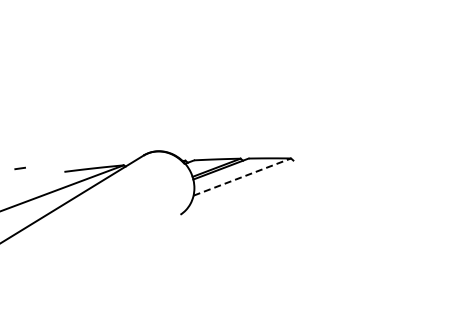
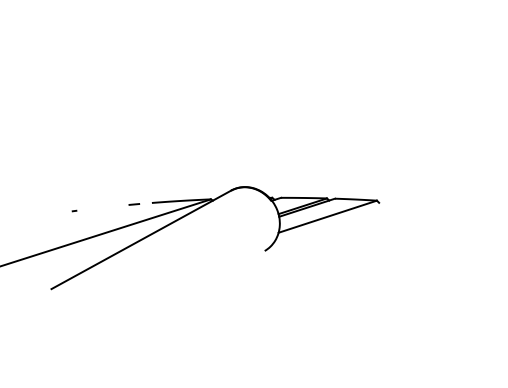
curve: (20, 168) -> (134, 204), moved
line: (242, 176) -> (327, 216), dashed -> solid

